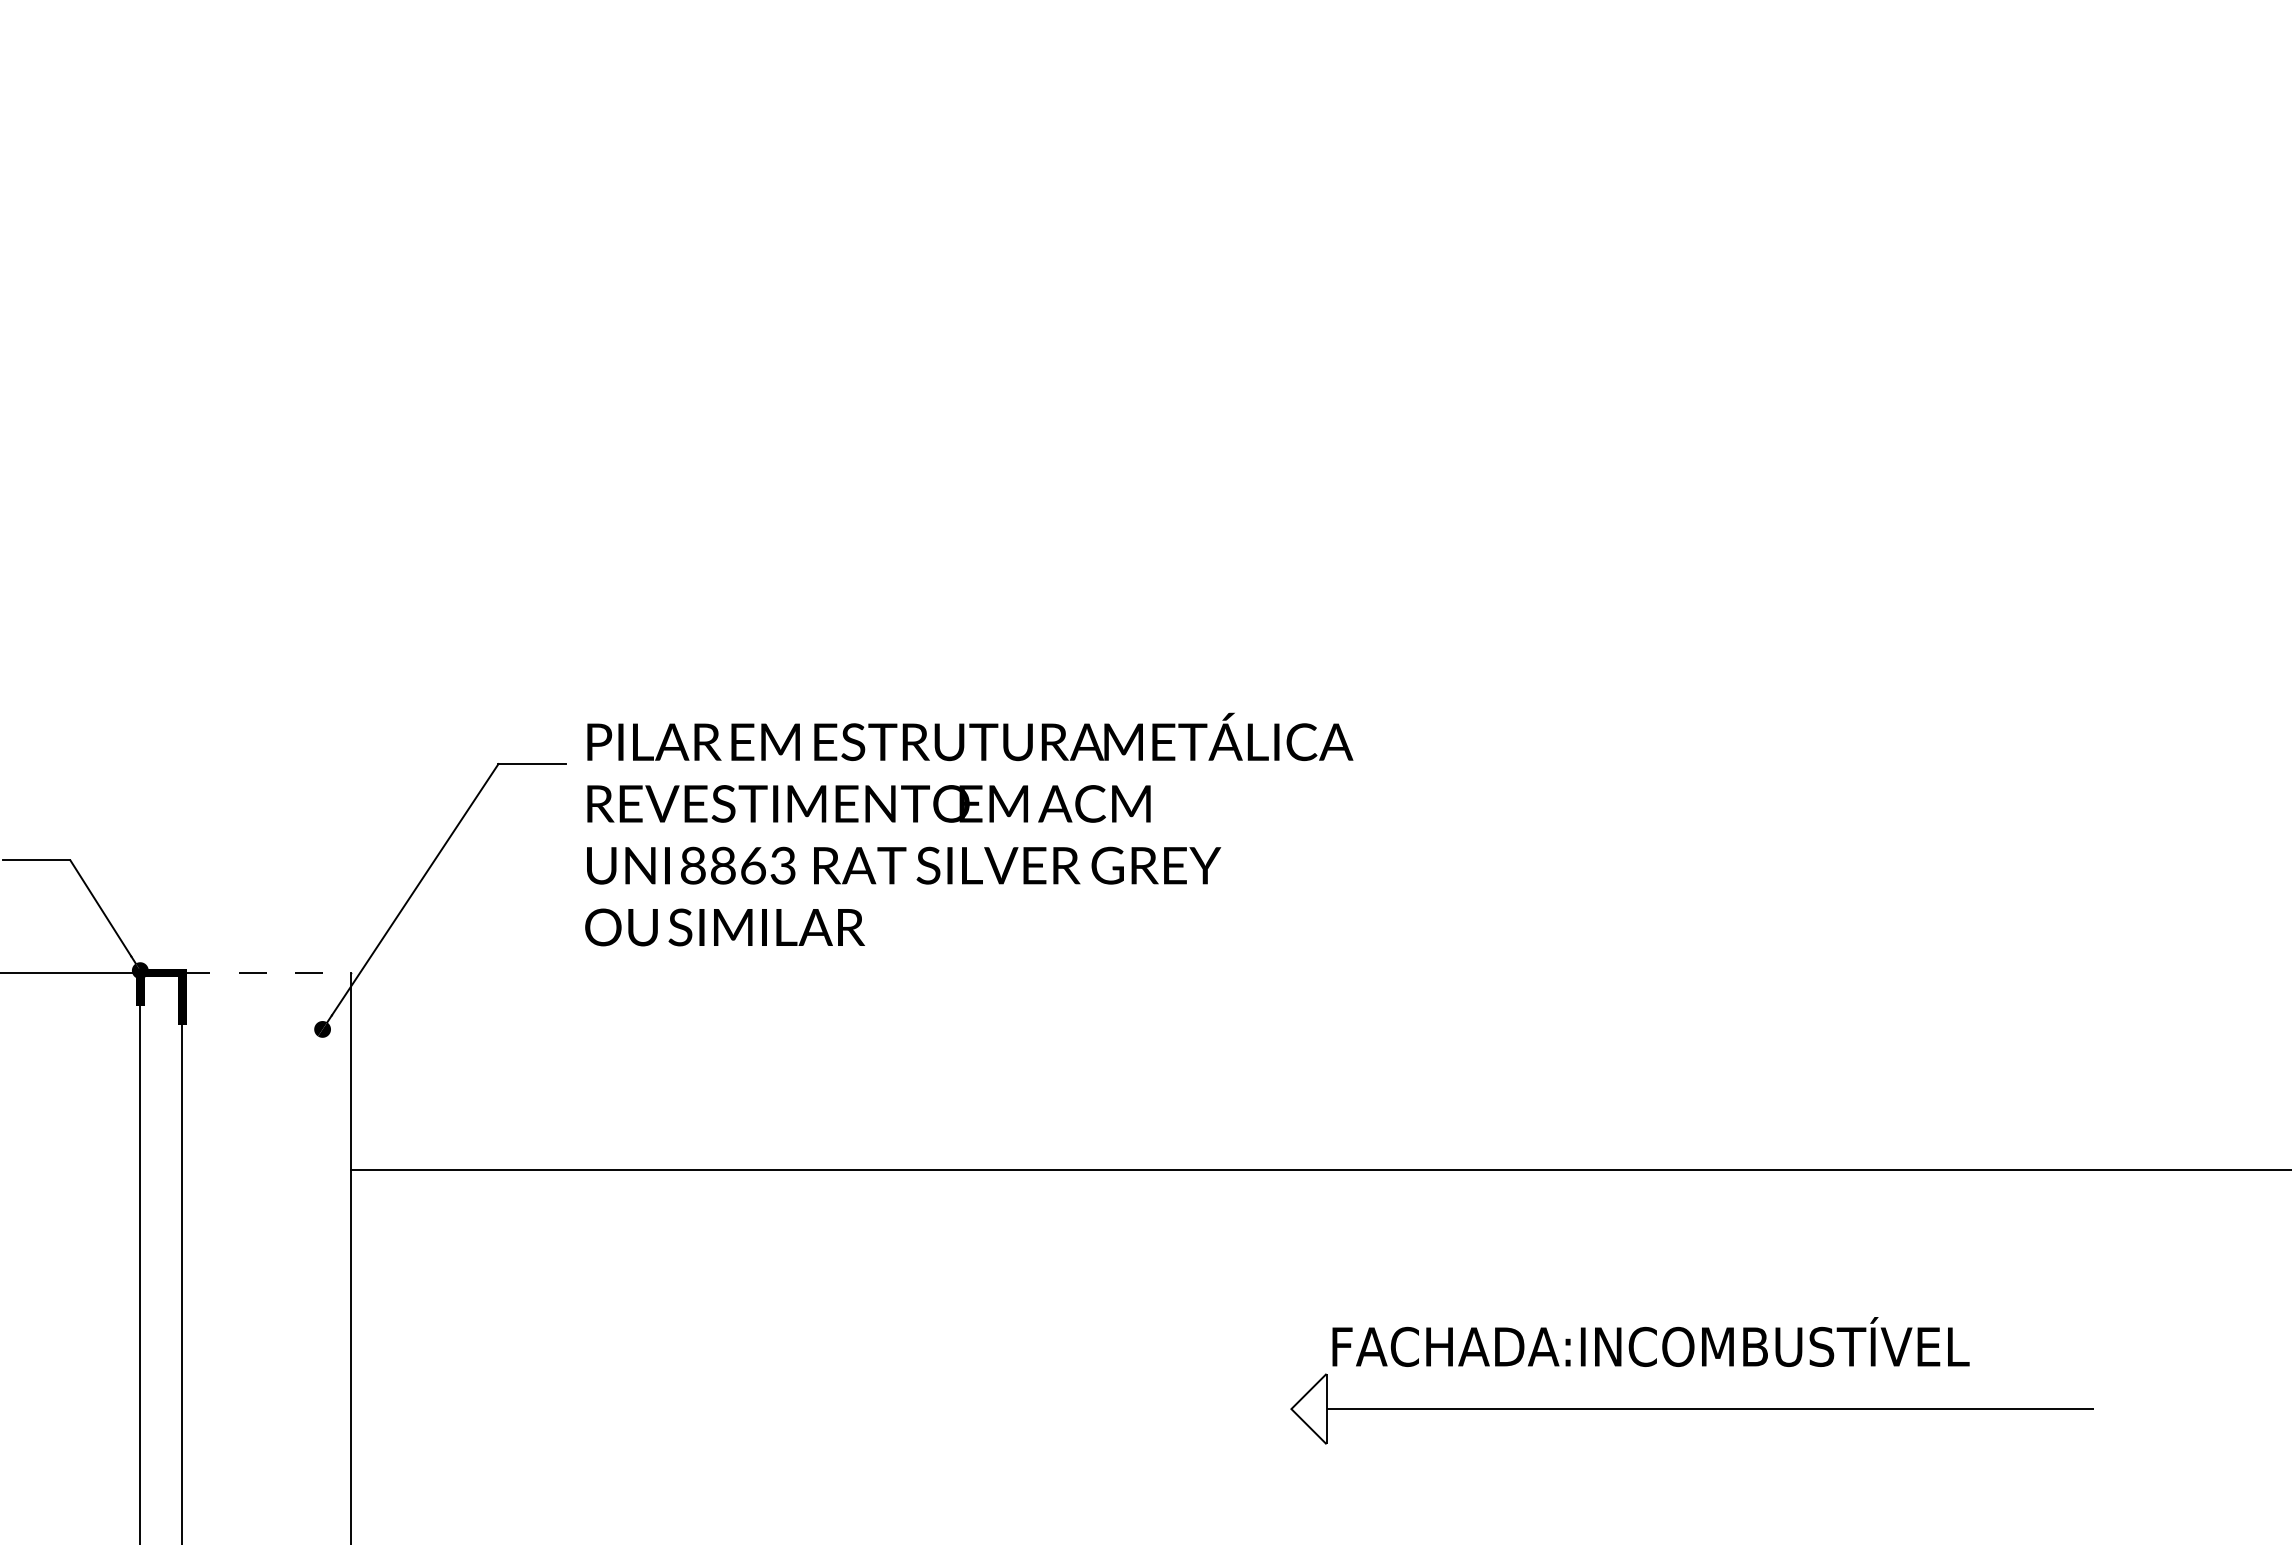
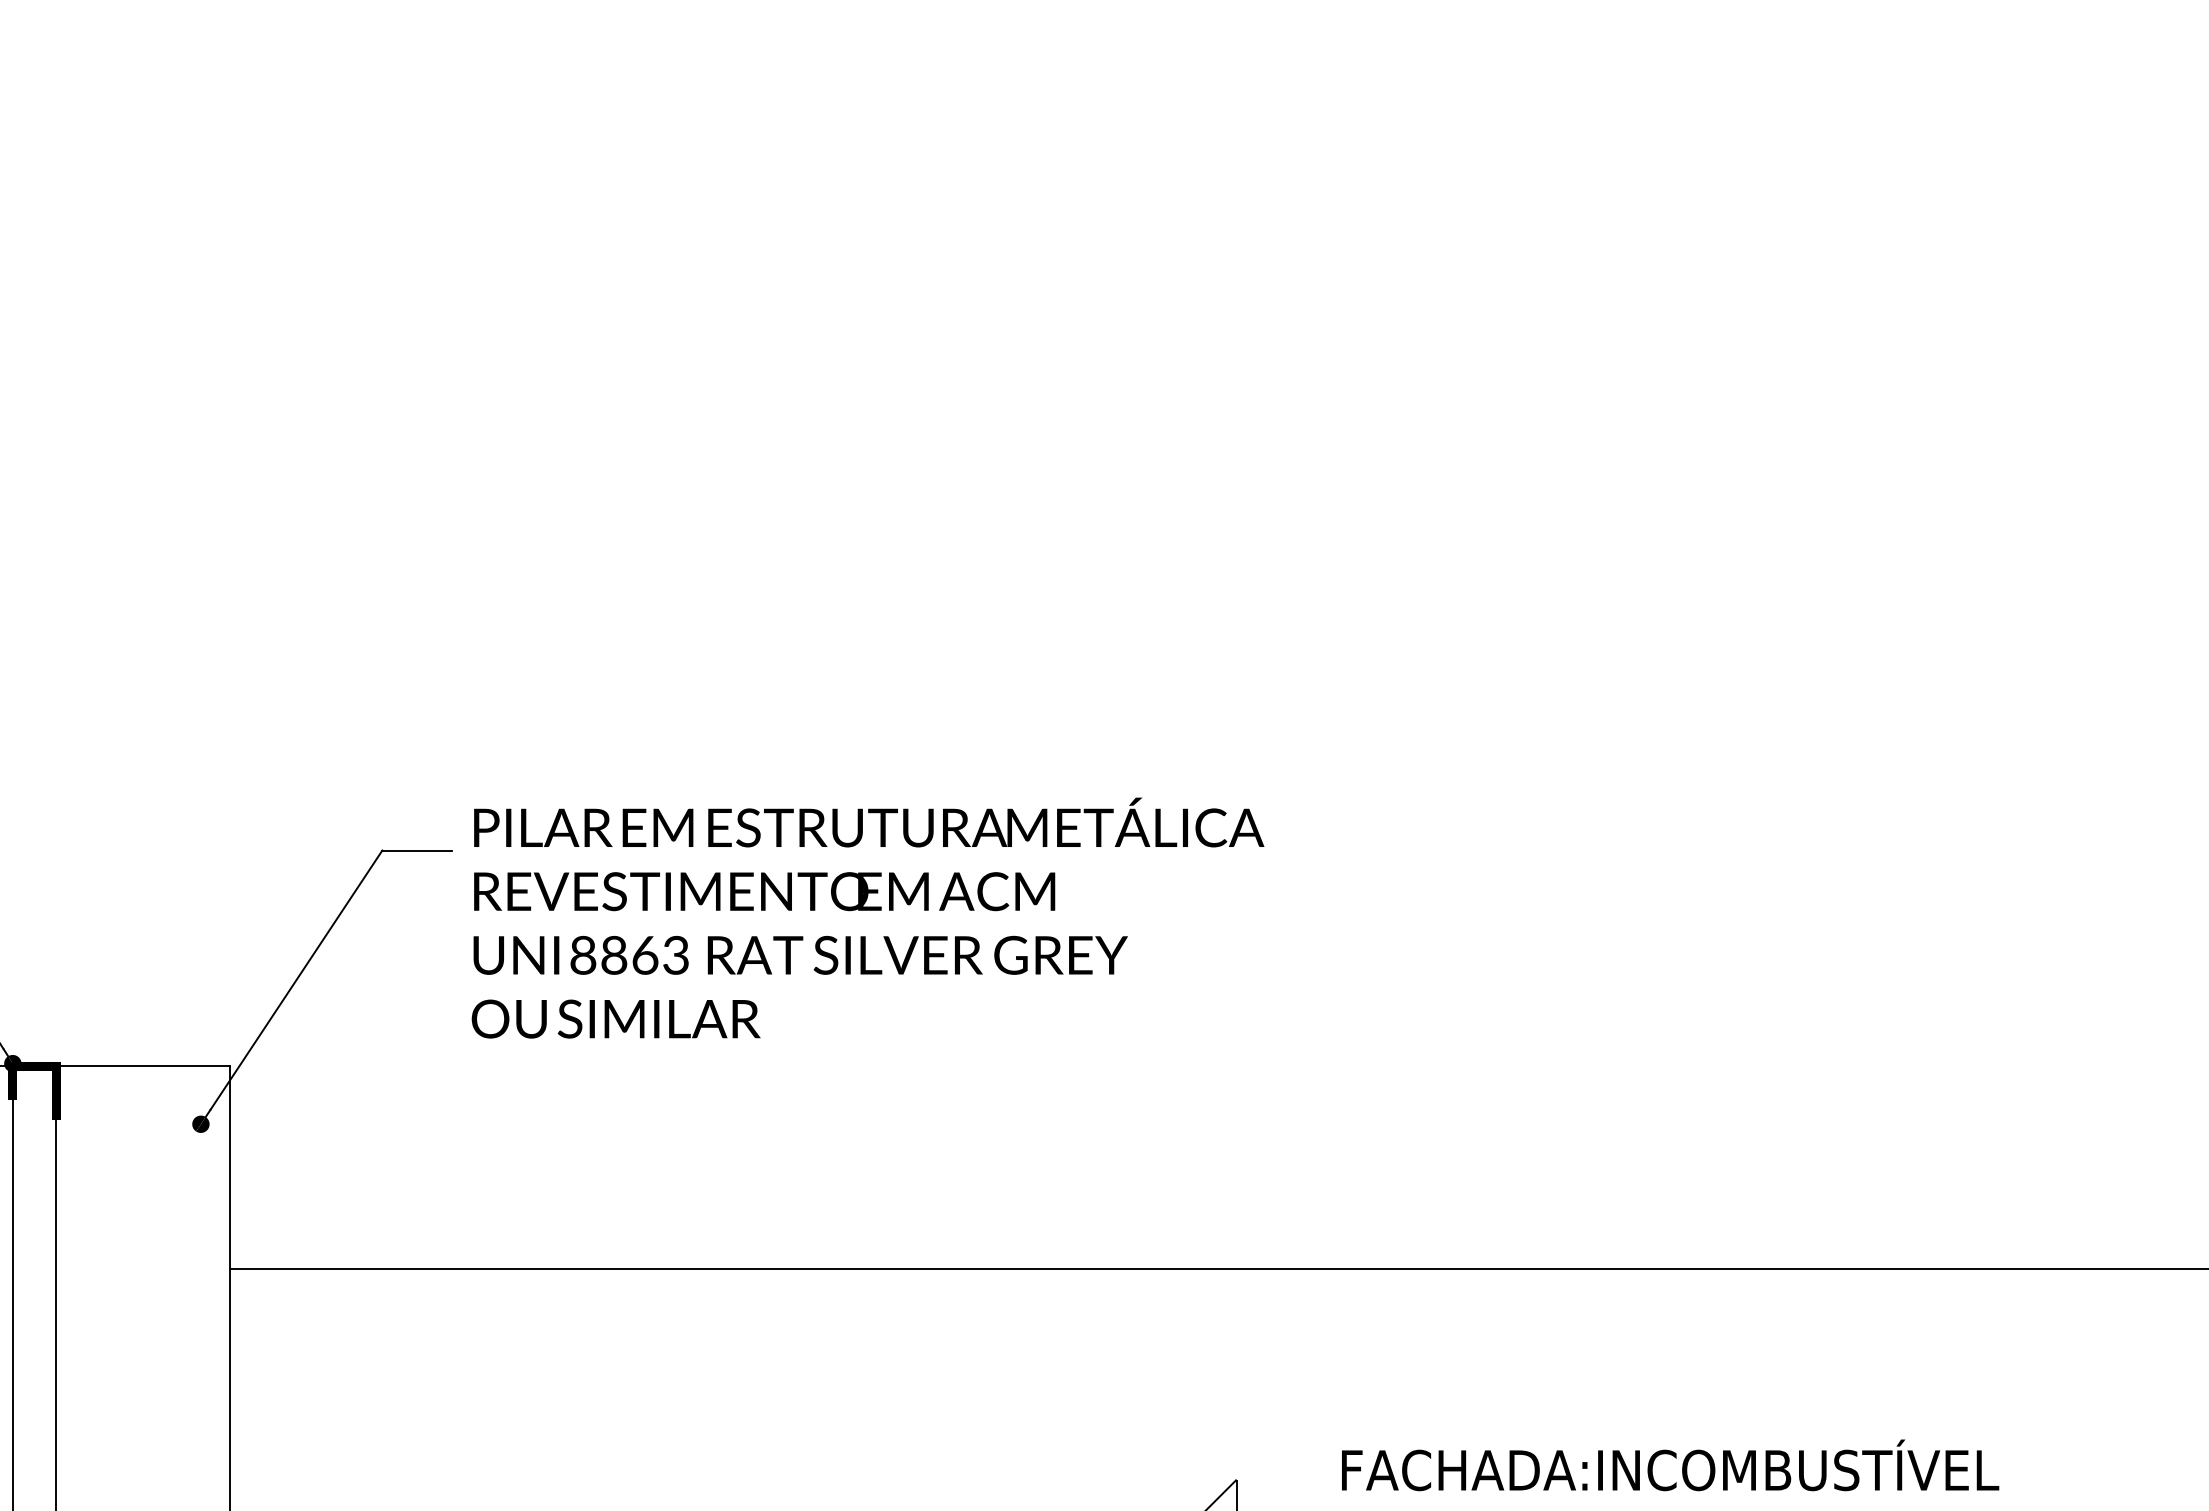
line: (267, 973) -> (144, 1066), dashed -> solid
text: (1650, 1341) -> (1669, 1464), moved

